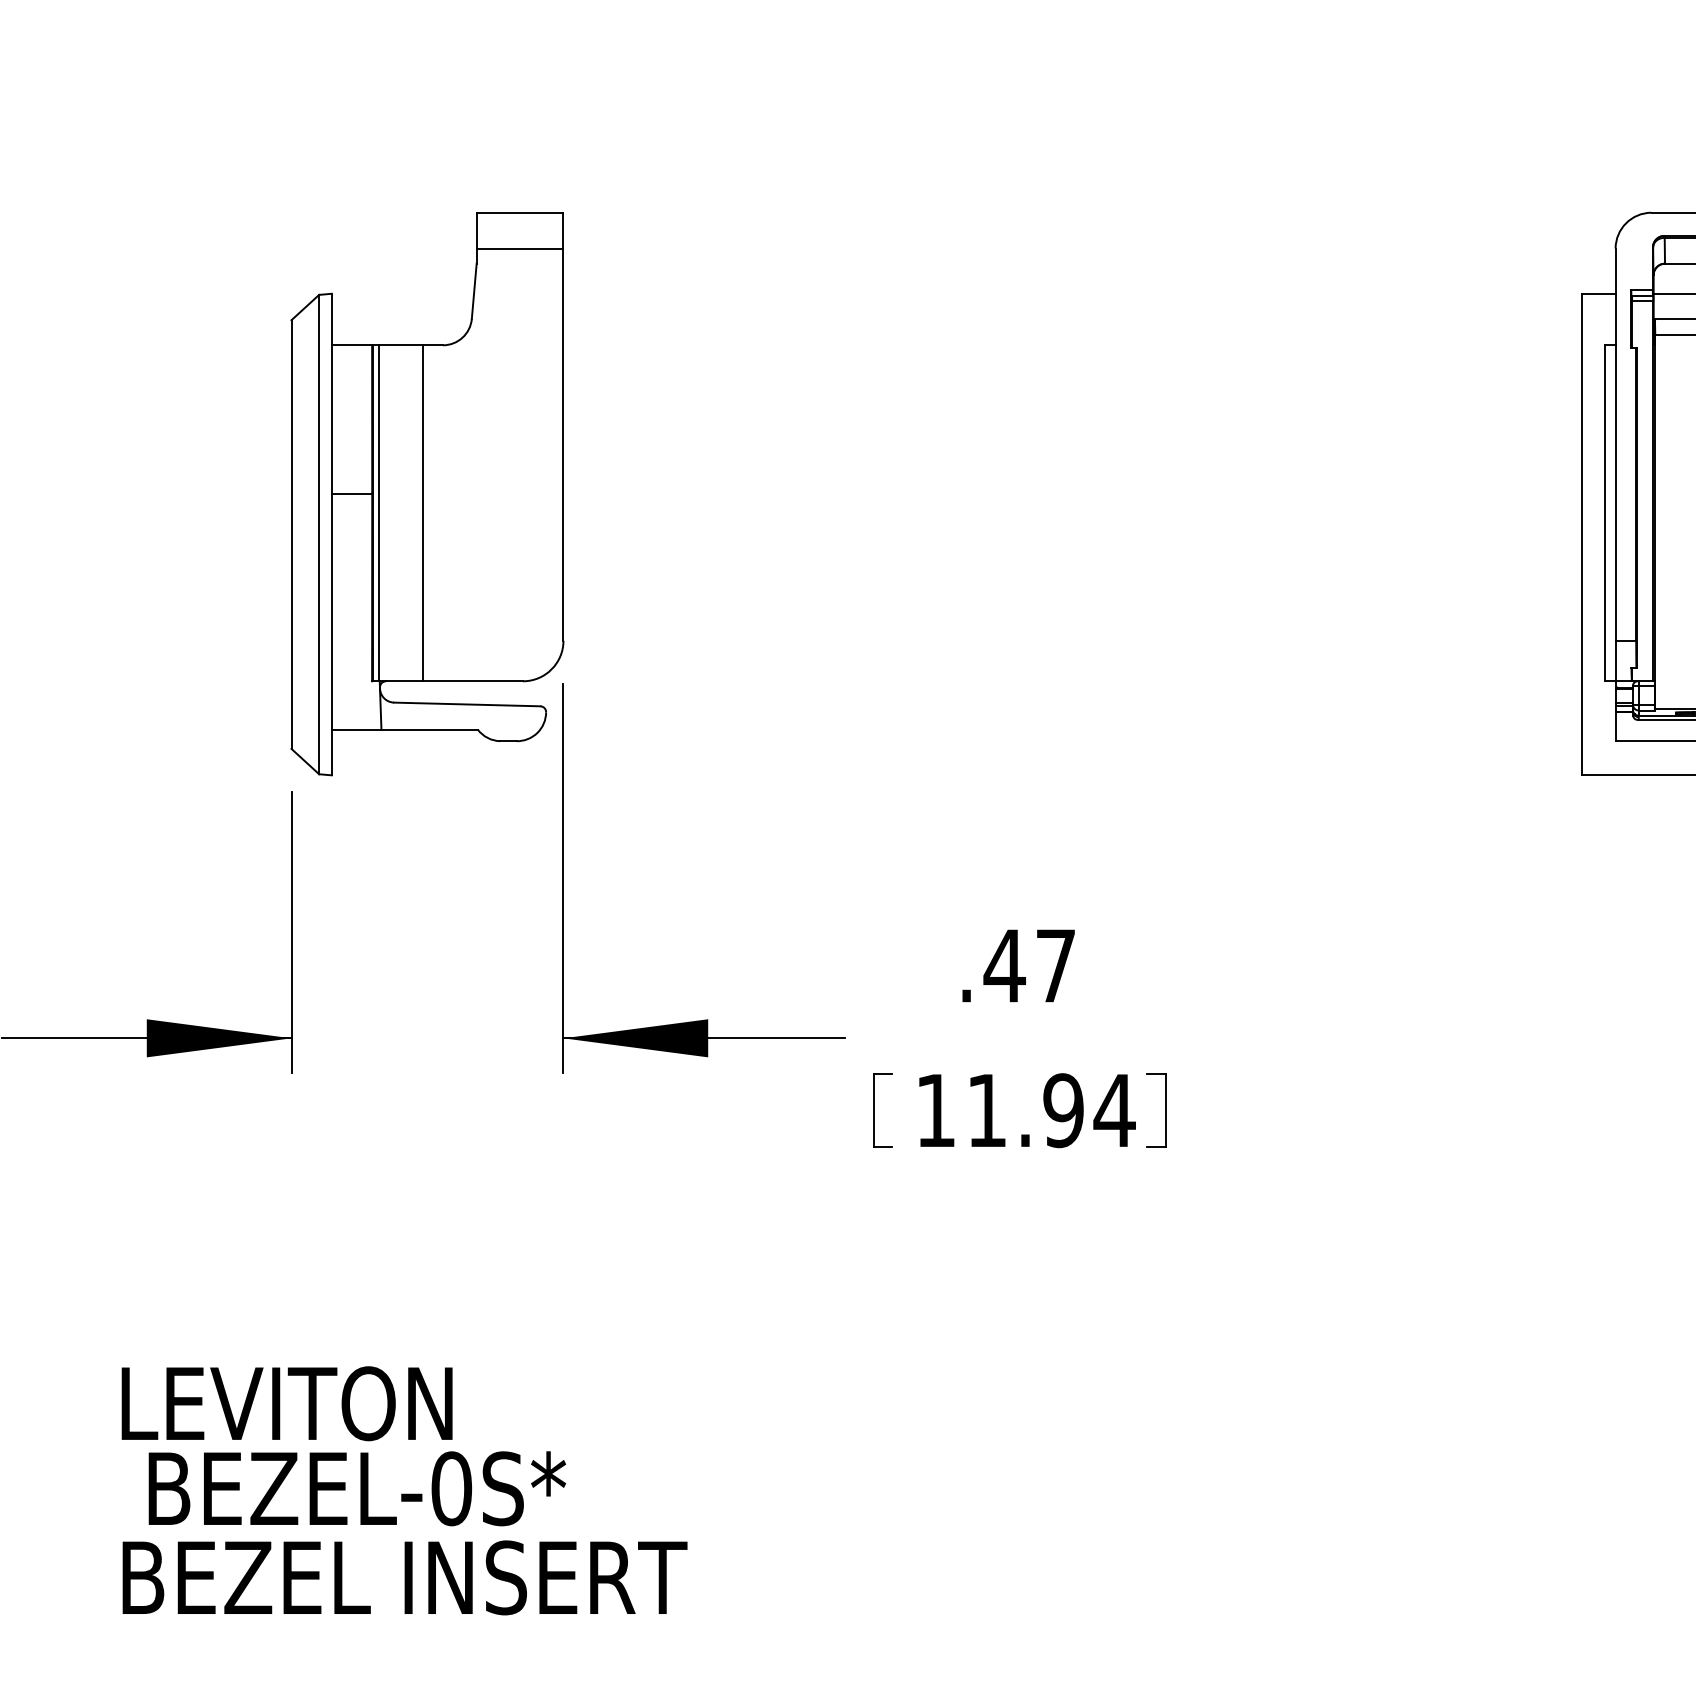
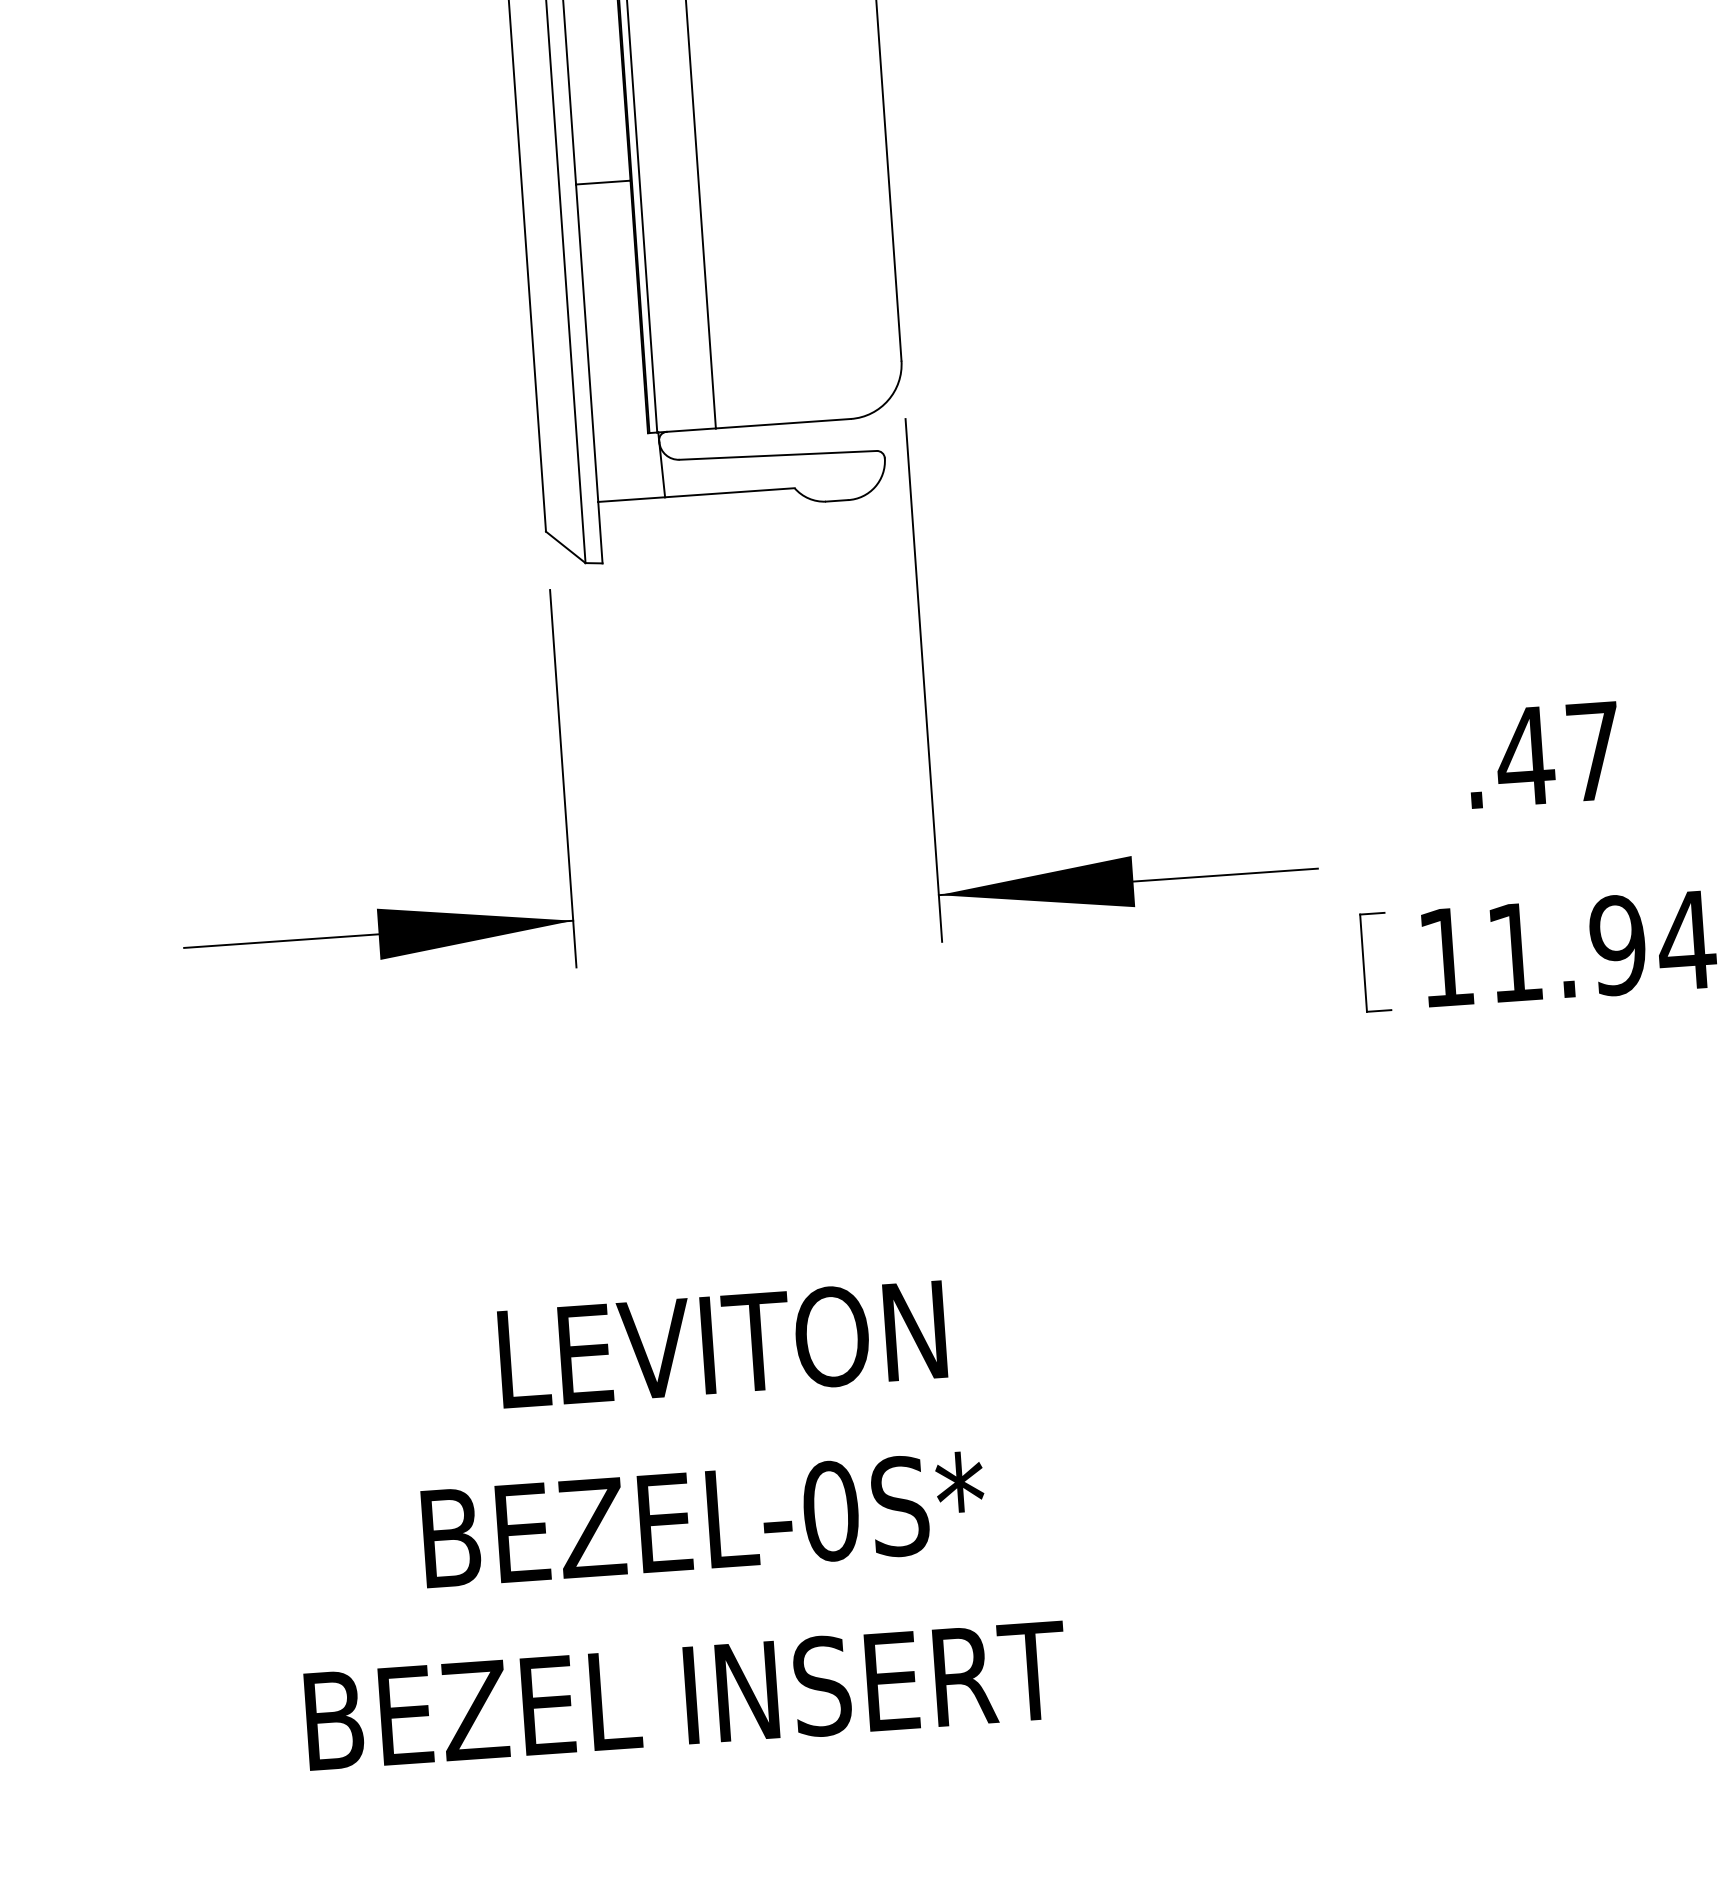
text: (286, 1403) -> (721, 1344), moved
text: (404, 1577) -> (685, 1695), moved

